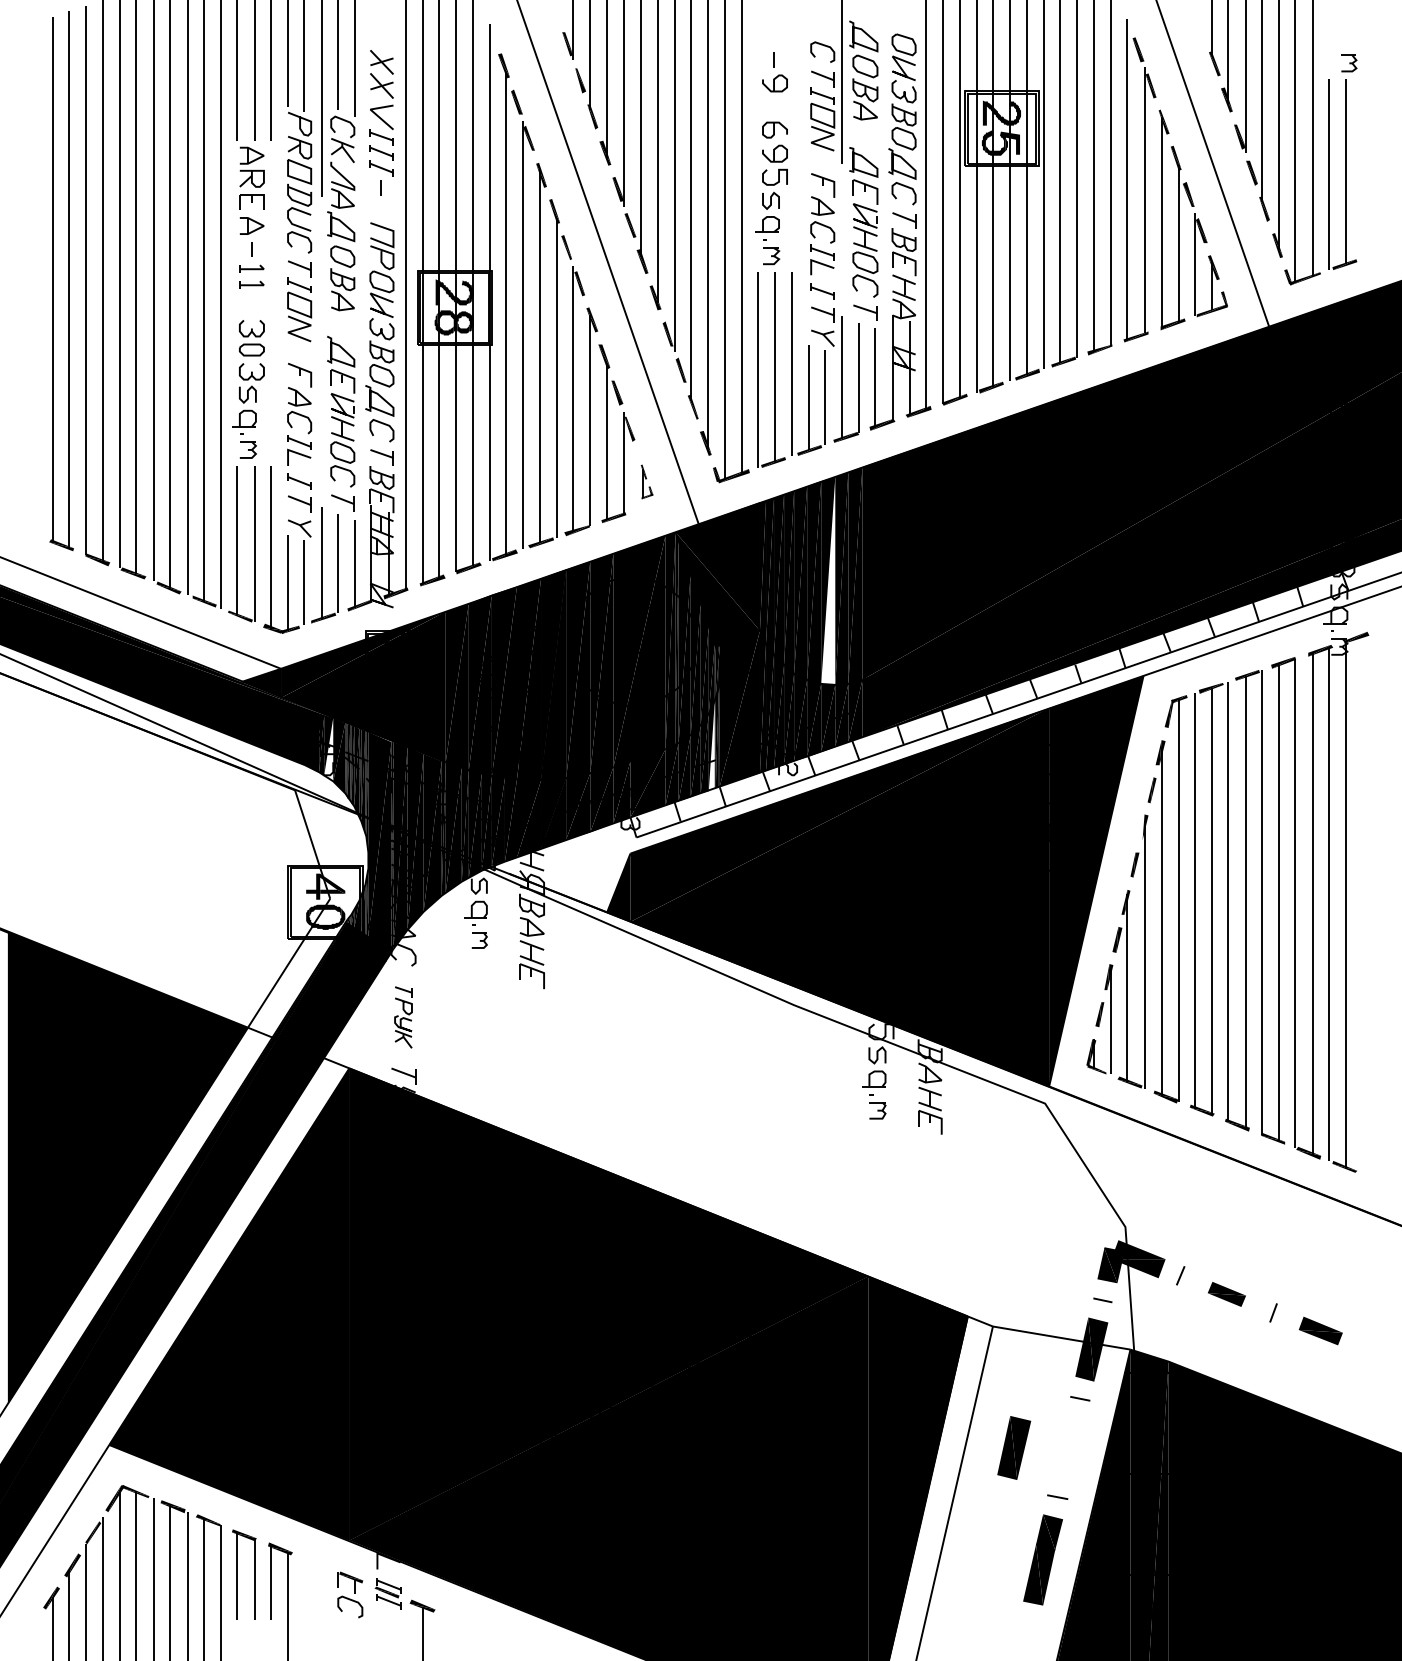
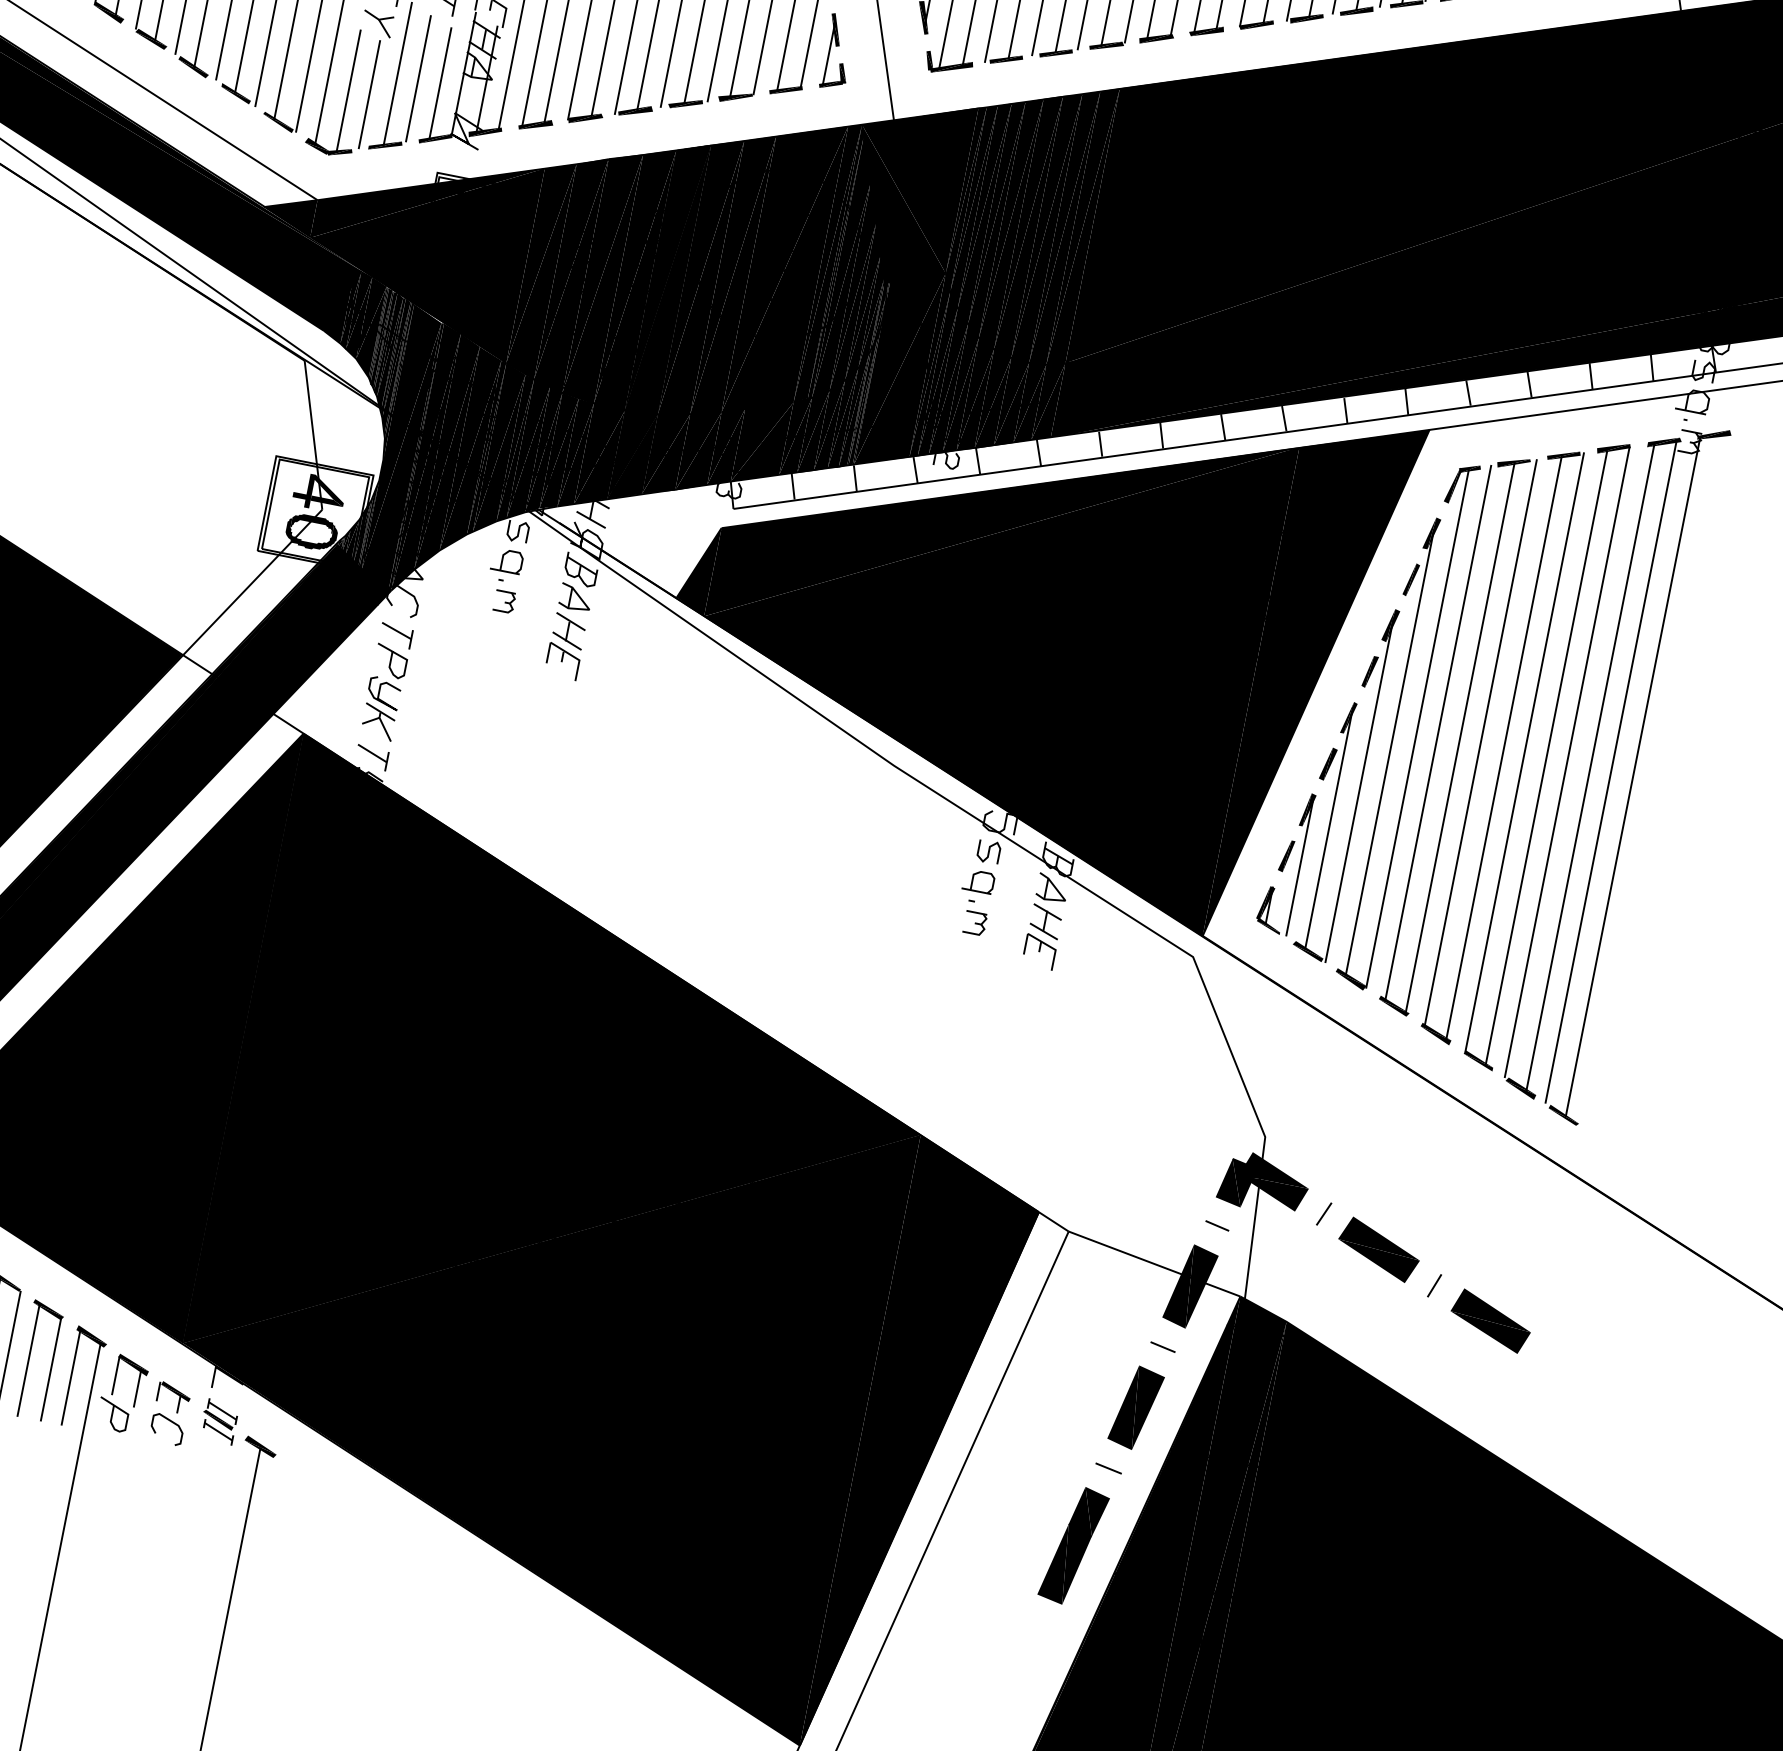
part: (646, 481) -> (837, 51), size x1.67
fill: (828, 580) -> (1047, 226), added
fill: (711, 745) -> (853, 409), added
fill: (328, 749) -> (358, 316), added
fill: (1141, 827) -> (1388, 625), added
part: (403, 1017) -> (386, 681), size x1.43
part: (1226, 1294) -> (1378, 1249), size x1.67
part: (1320, 1330) -> (1490, 1320), size x1.43
part: (1014, 1447) -> (1136, 1407), moved
part: (304, 1586) -> (113, 1391), added

